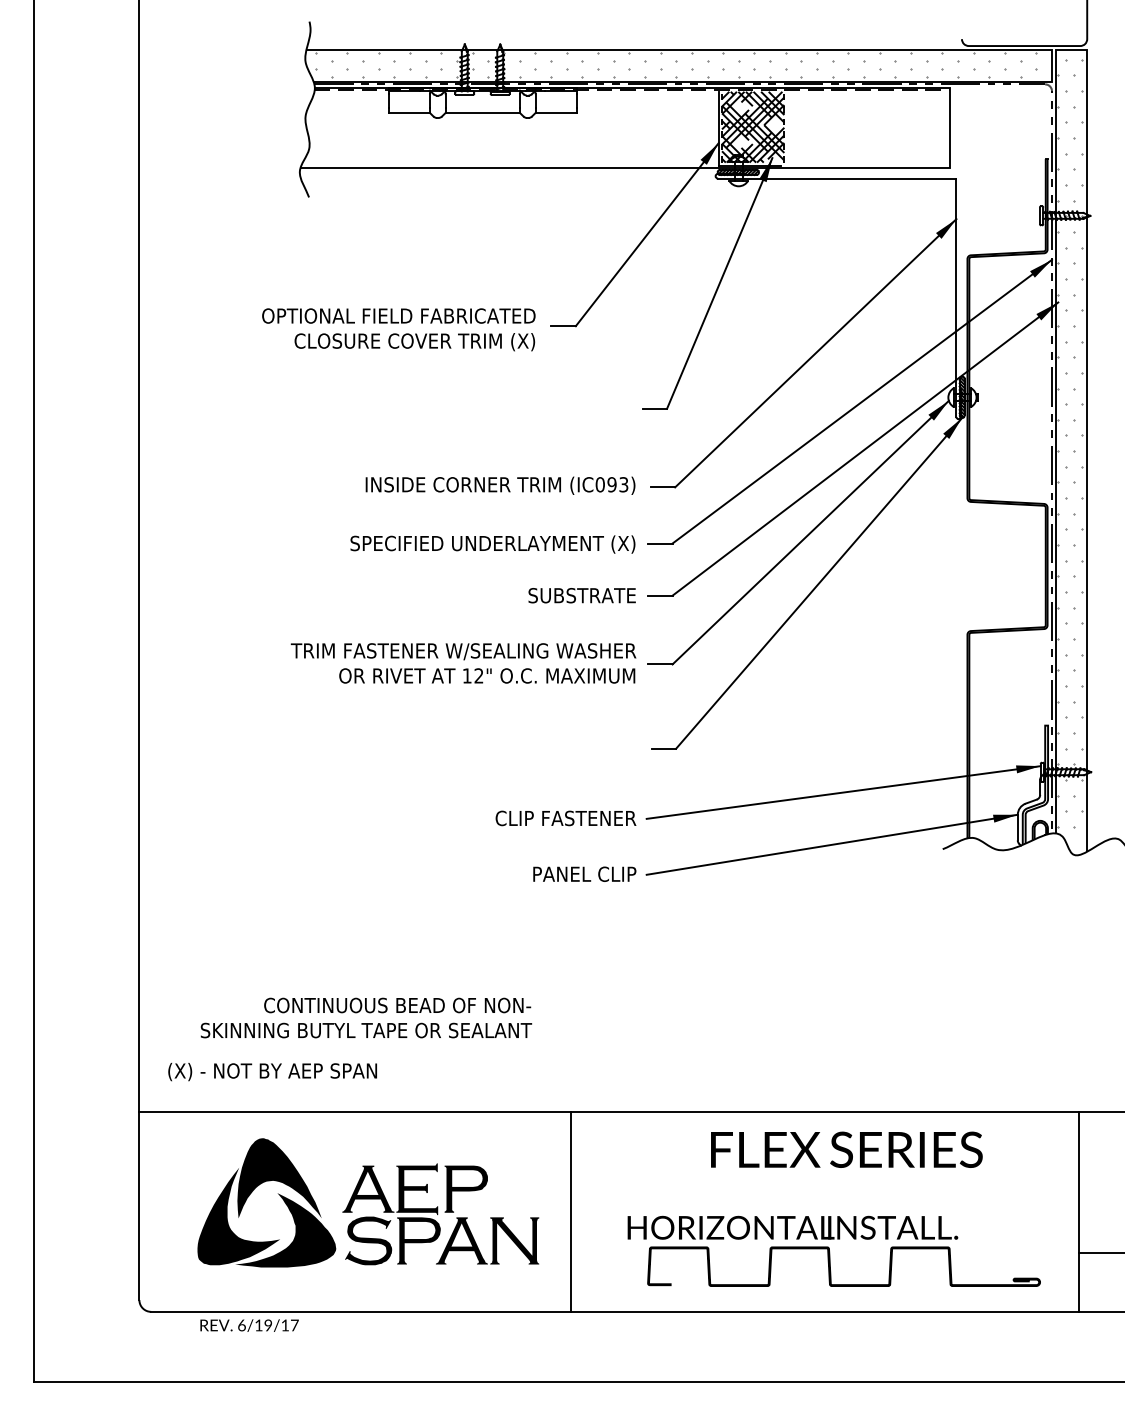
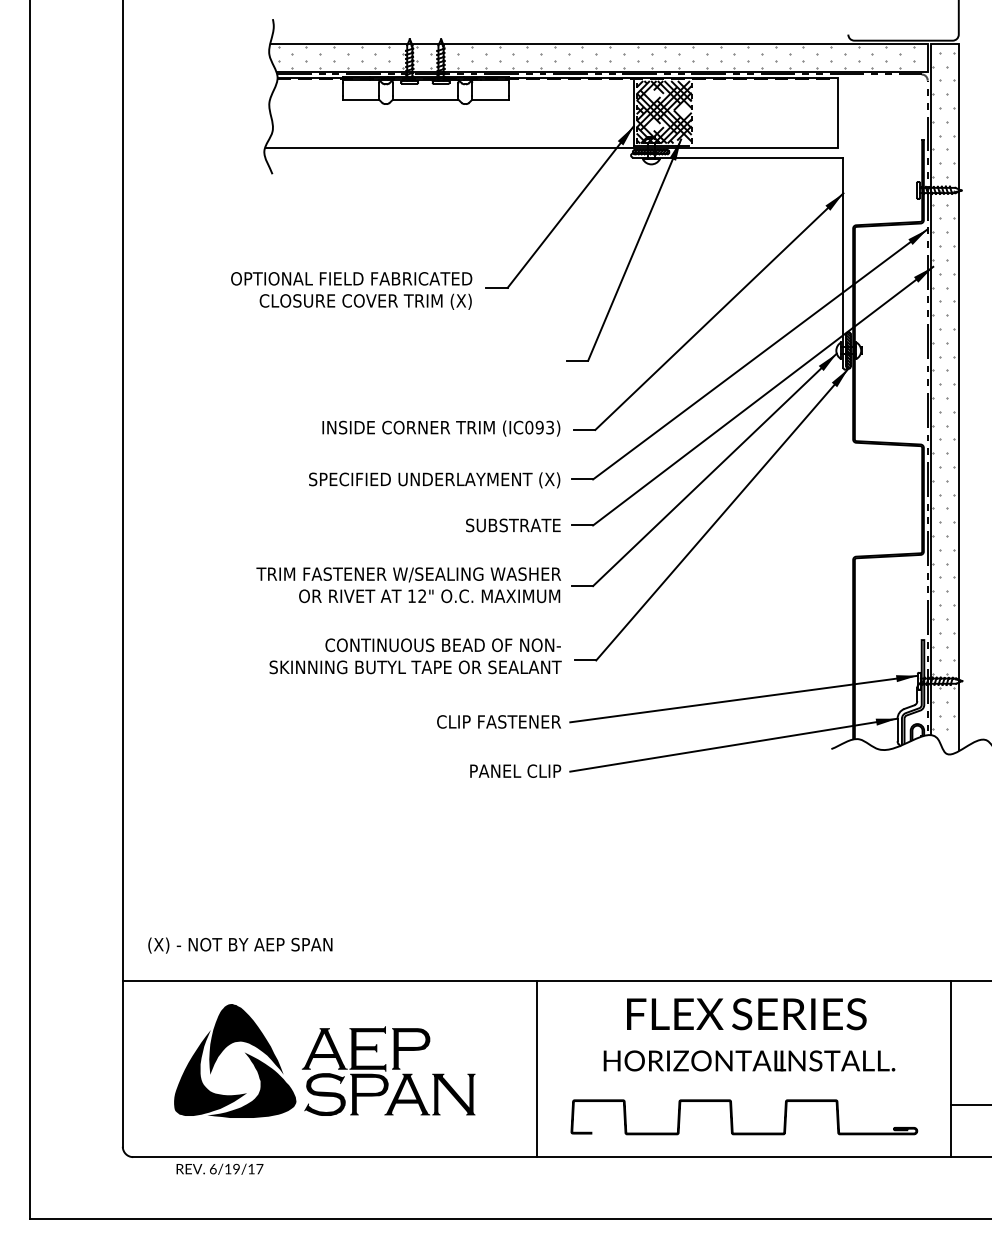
text: (366, 1017) -> (415, 655), moved
line: (571, 1211) -> (537, 1068), moved
text: (792, 1227) -> (749, 1060), moved

